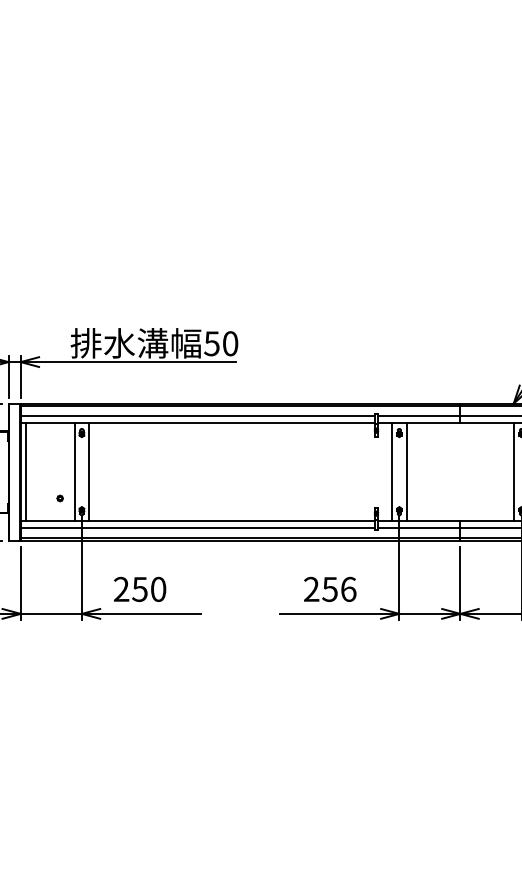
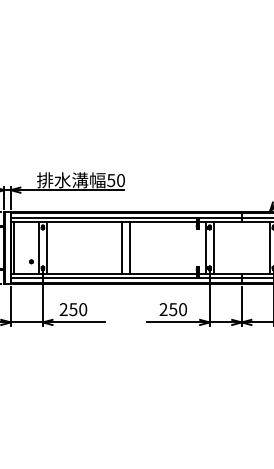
line: (233, 471) -> (122, 247), added
line: (248, 471) -> (130, 247), added
text: (349, 589) -> (183, 309), 256 -> 250

